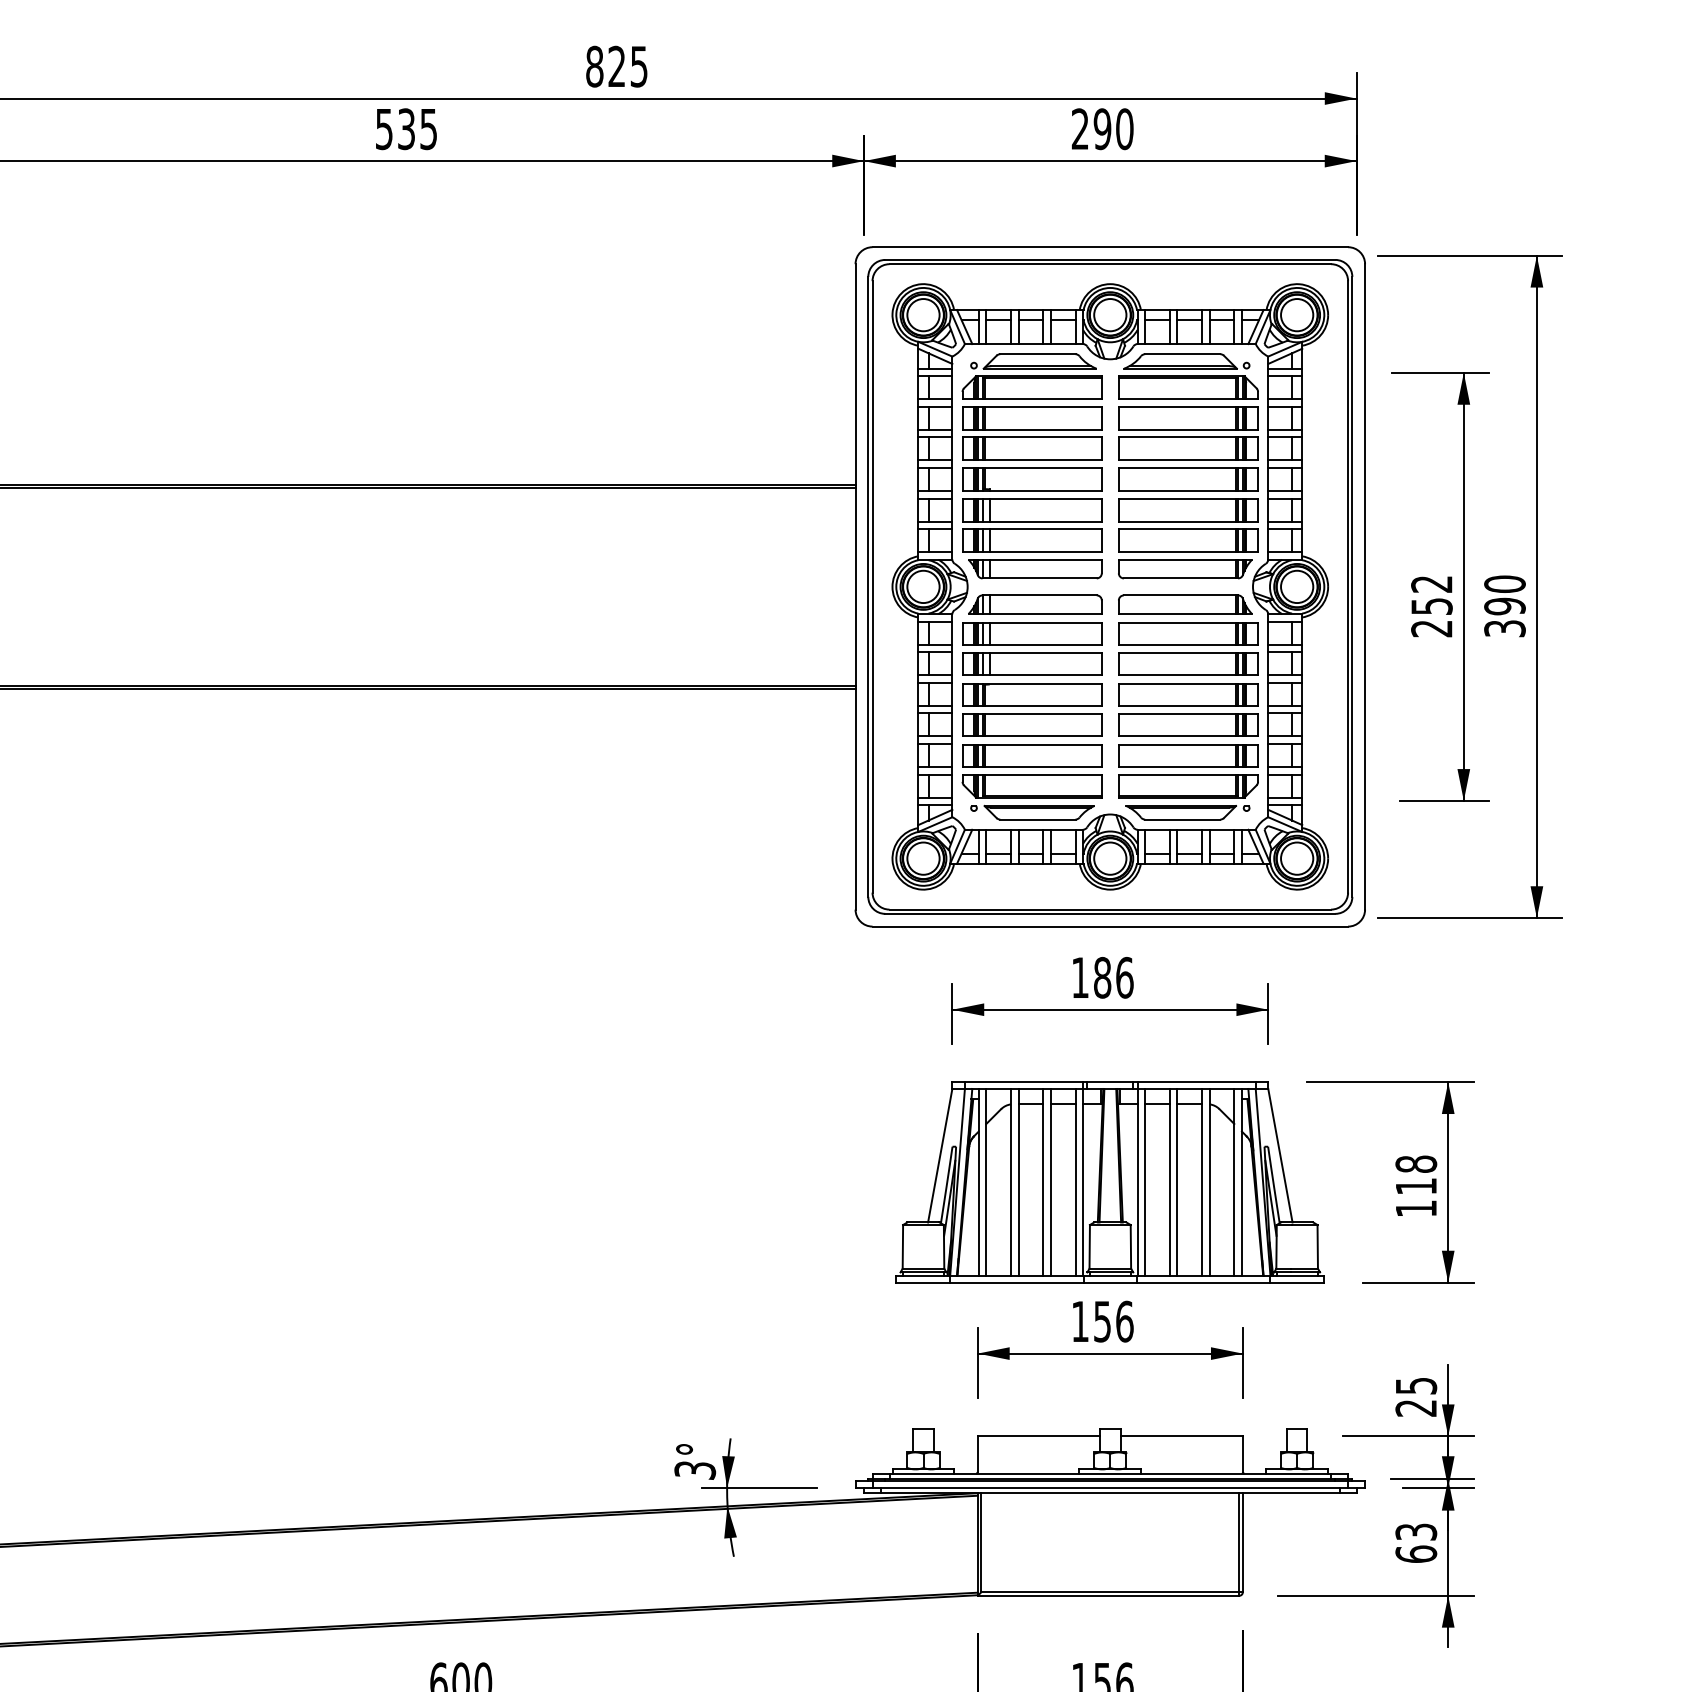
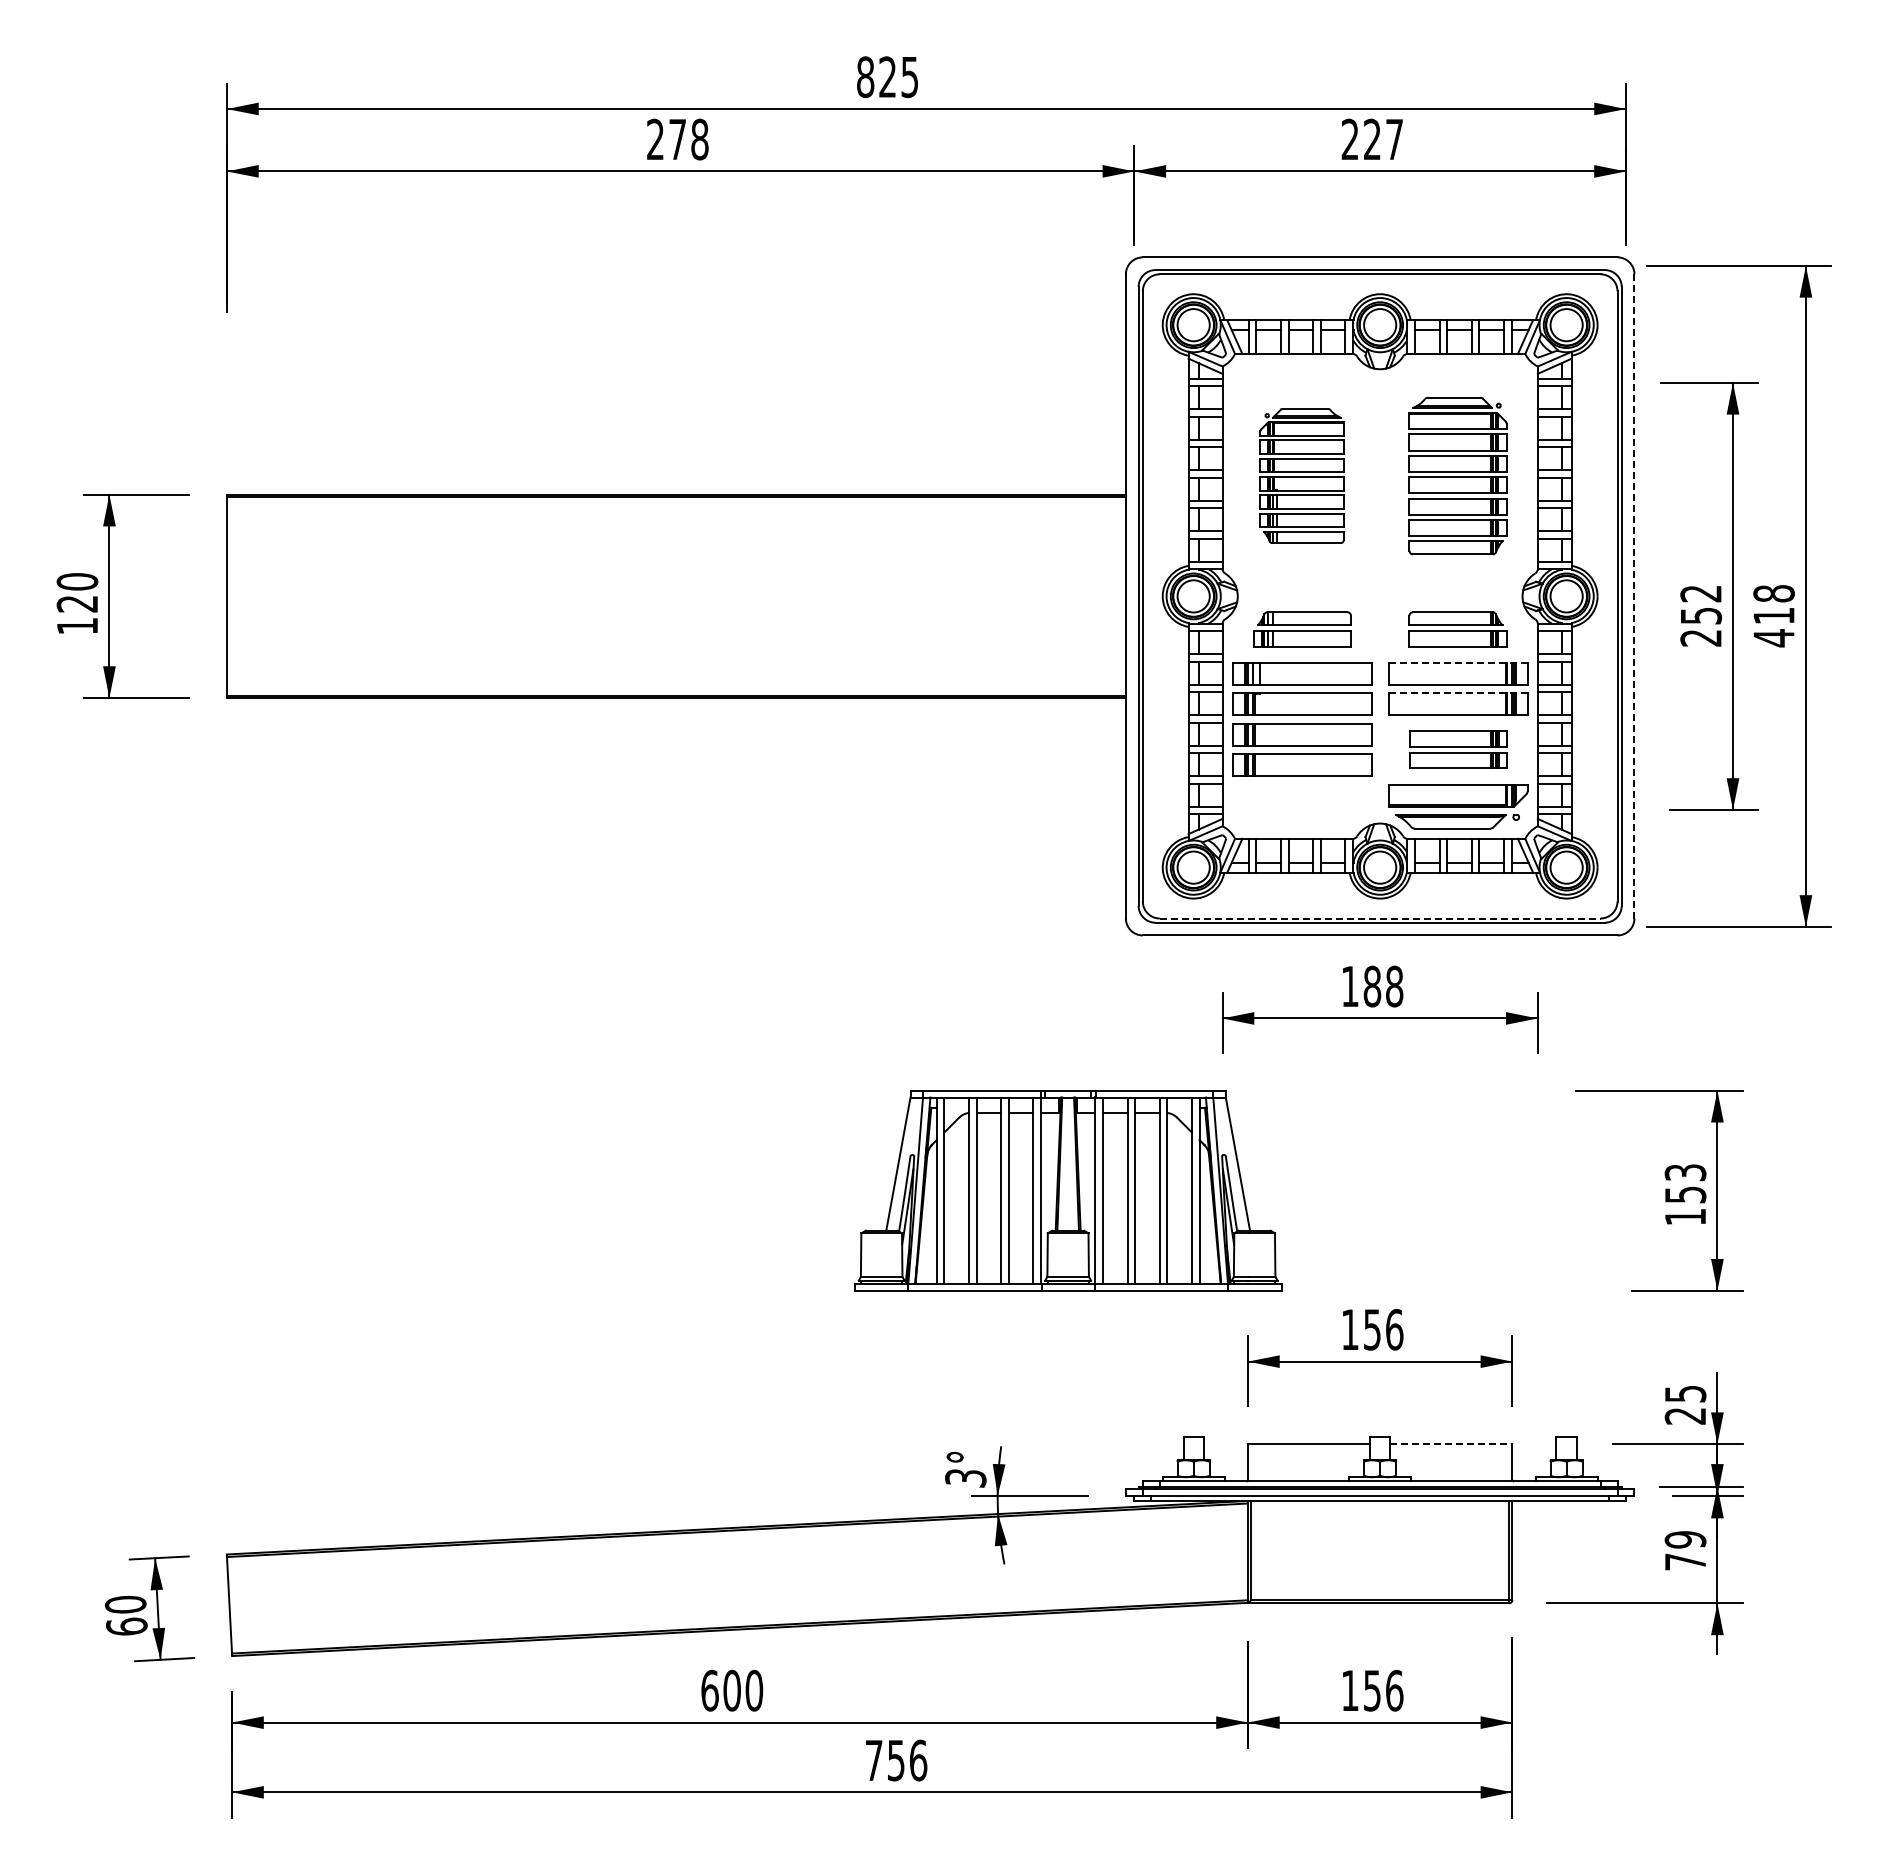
text: (406, 129) -> (677, 139), 535 -> 278
text: (1113, 129) -> (1383, 139), 290 -> 227
part: (1031, 465) -> (1301, 475), size x0.6
part: (1187, 465) -> (1457, 475), size x0.7
line: (1365, 585) -> (1634, 595), solid -> dashed
text: (1504, 607) -> (1773, 616), 390 -> 418
part: (1032, 620) -> (1302, 629), size x0.7
part: (1187, 620) -> (1457, 629), size x0.7
line: (1188, 653) -> (1458, 662), solid -> dashed
line: (1188, 684) -> (1458, 693), solid -> dashed
part: (1188, 740) -> (1458, 749), size x0.7
part: (1031, 797) -> (1301, 806), removed
line: (1110, 909) -> (1380, 918), solid -> dashed
text: (1124, 977) -> (1394, 986), 186 -> 188
text: (1416, 1175) -> (1685, 1183), 118 -> 153
part: (1110, 1182) -> (1068, 1190), moved
line: (1181, 1436) -> (1451, 1444), solid -> dashed
text: (1416, 1542) -> (1685, 1550), 63 -> 79

